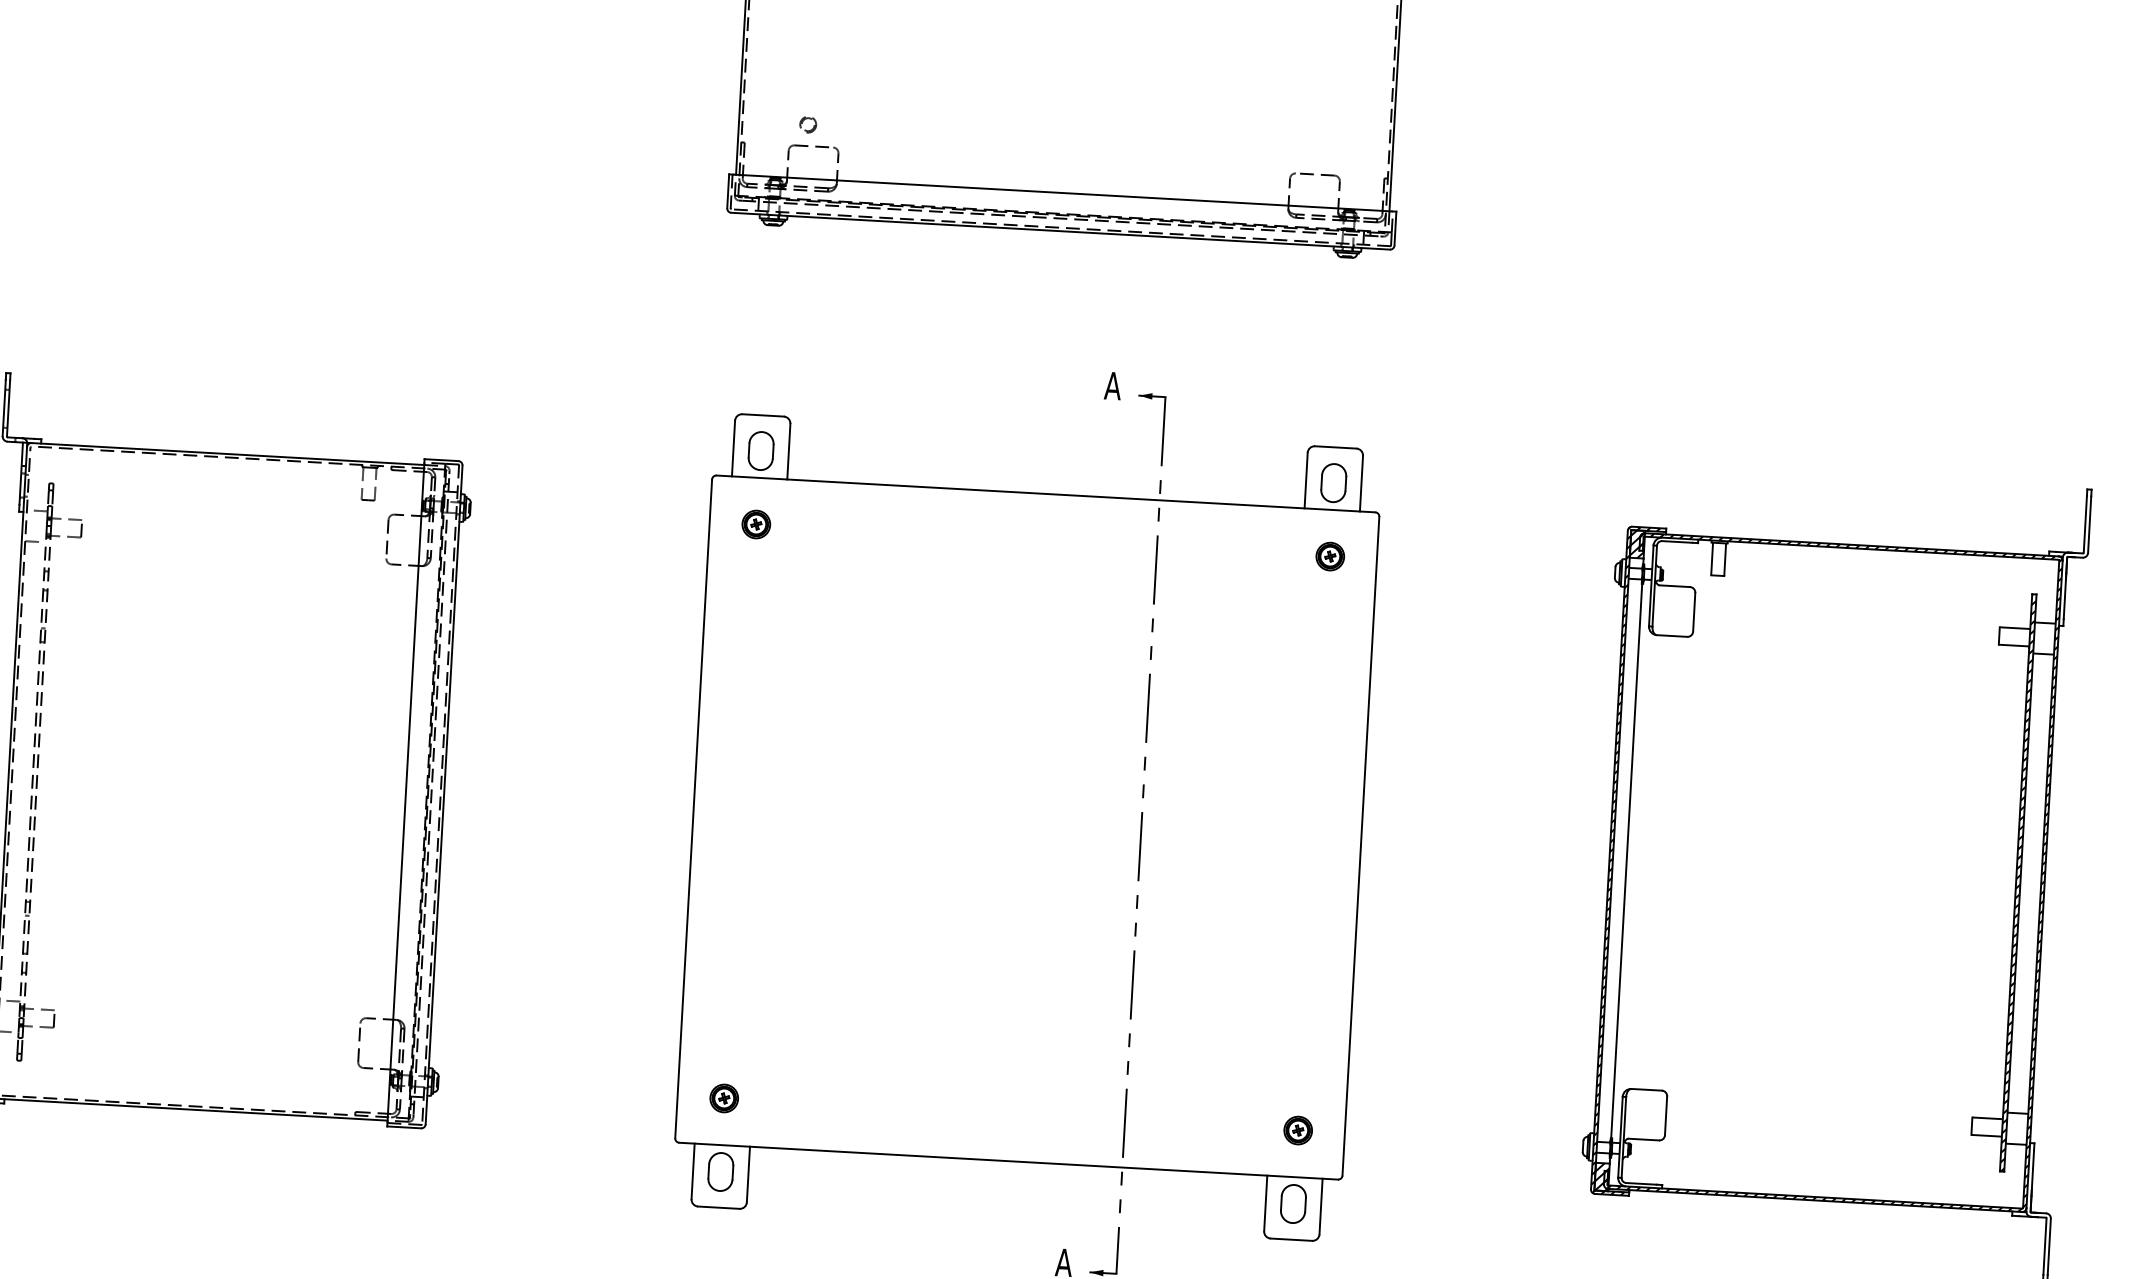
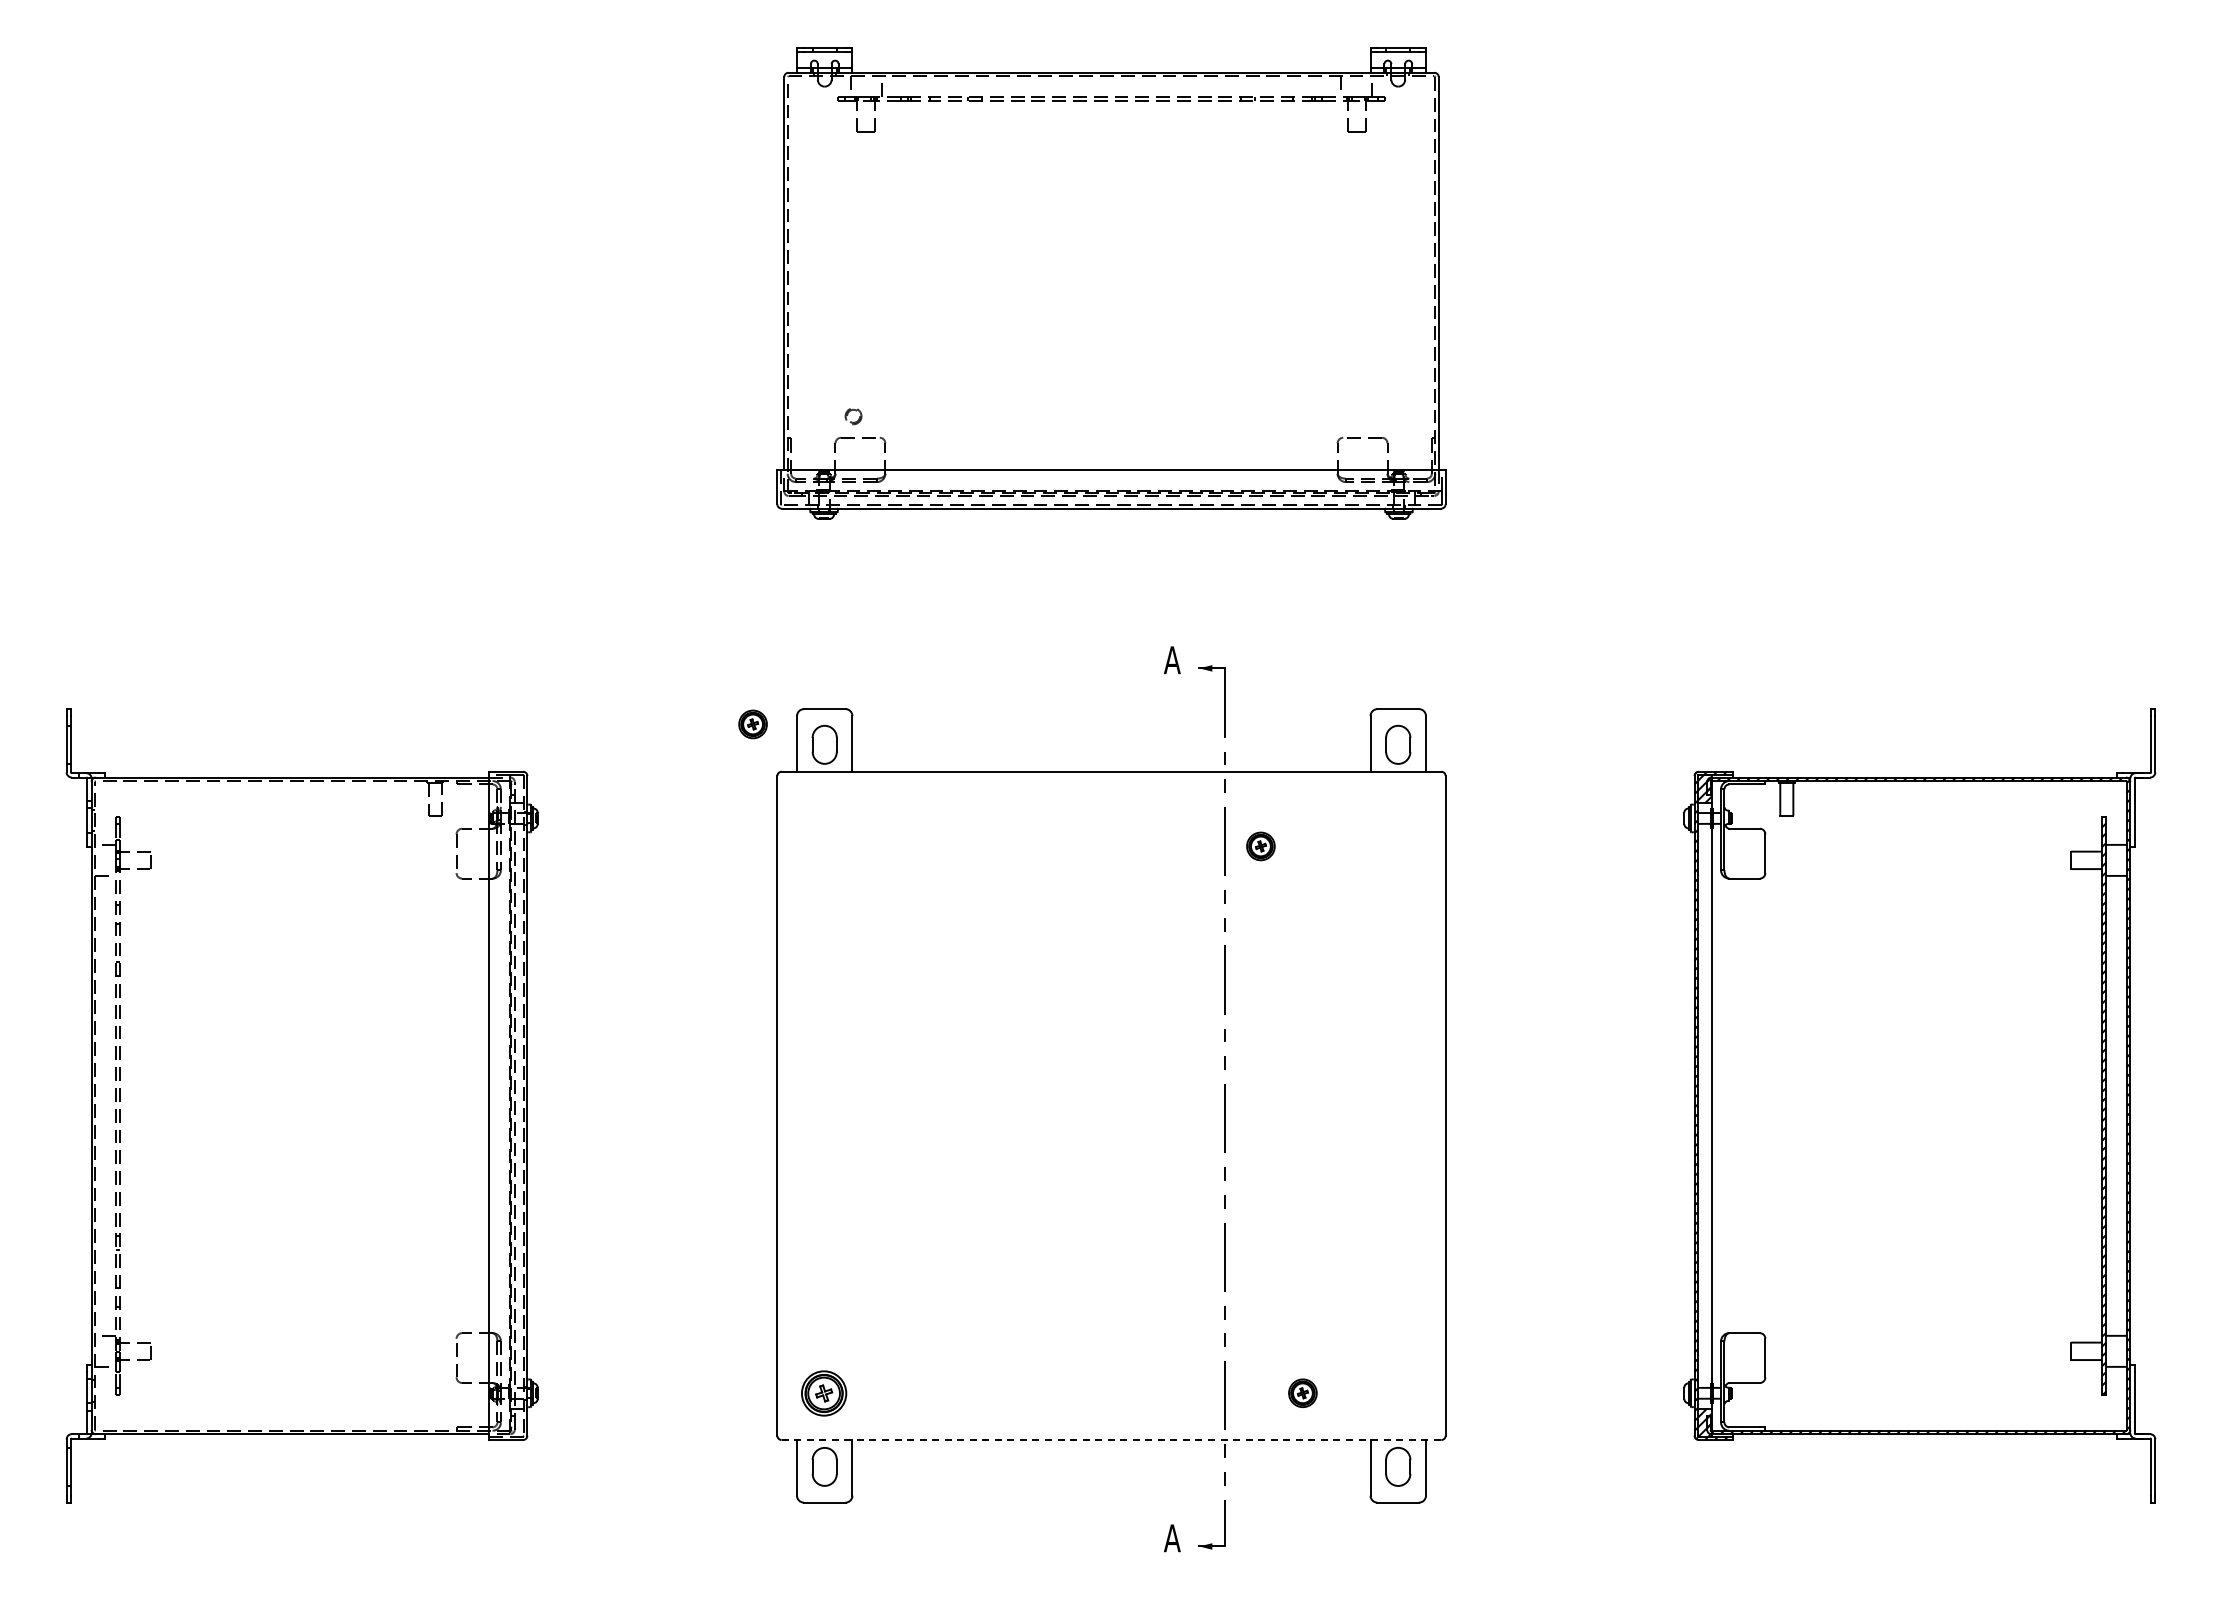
part: (755, 524) -> (752, 724), moved
part: (1329, 556) -> (1260, 846), moved
part: (723, 1097) -> (823, 1392), size x1.6
part: (1297, 1129) -> (1302, 1392), moved
line: (1008, 1161) -> (1111, 1440), solid -> dashed

